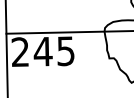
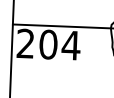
text: (54, 51) -> (59, 45), 245 -> 204

